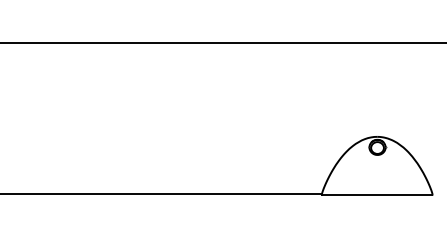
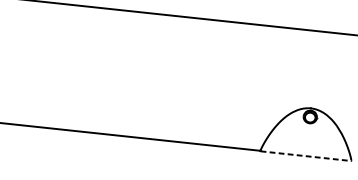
line: (377, 195) -> (306, 156), solid -> dashed

